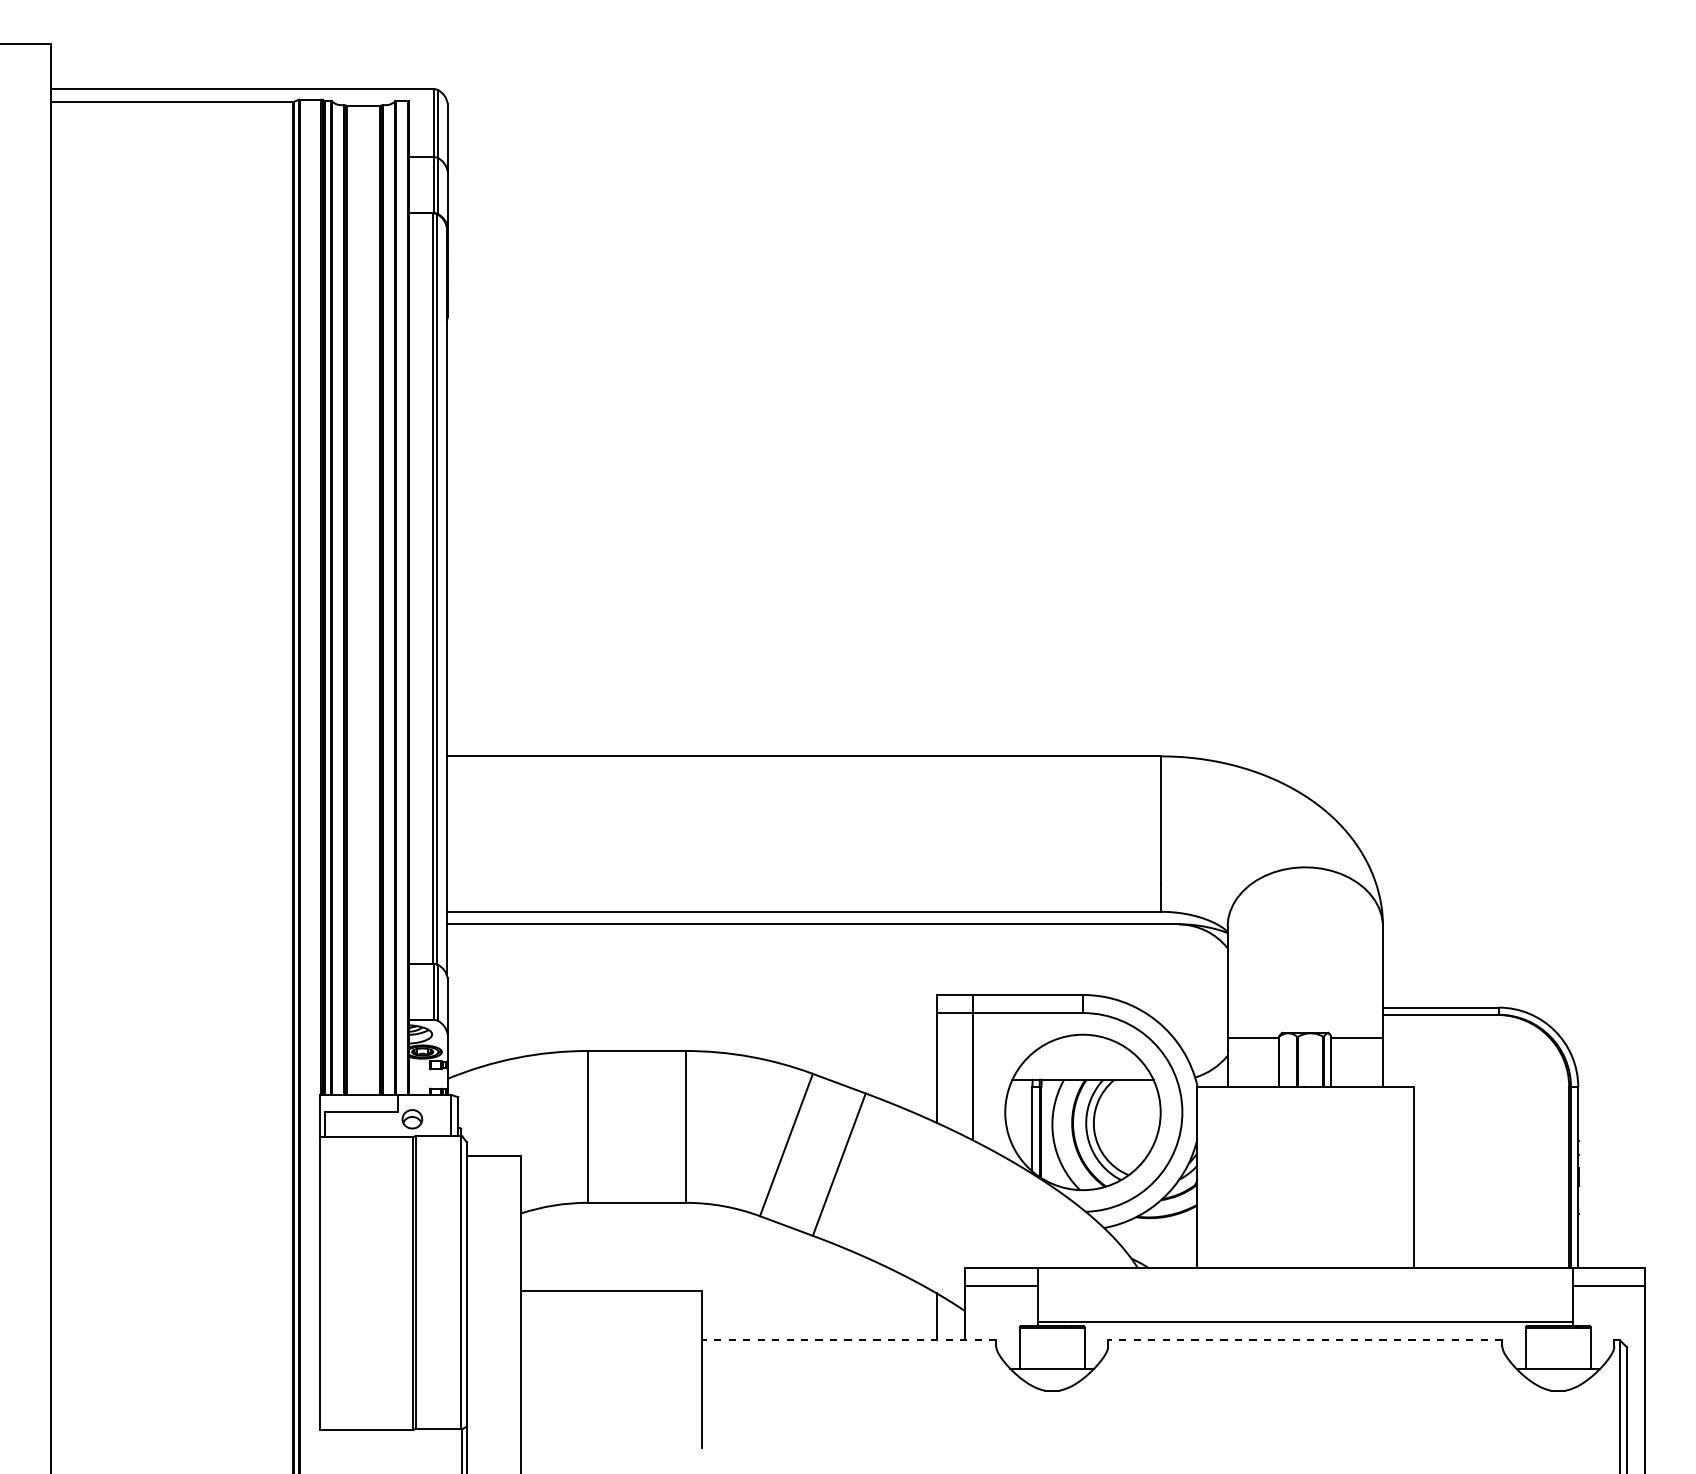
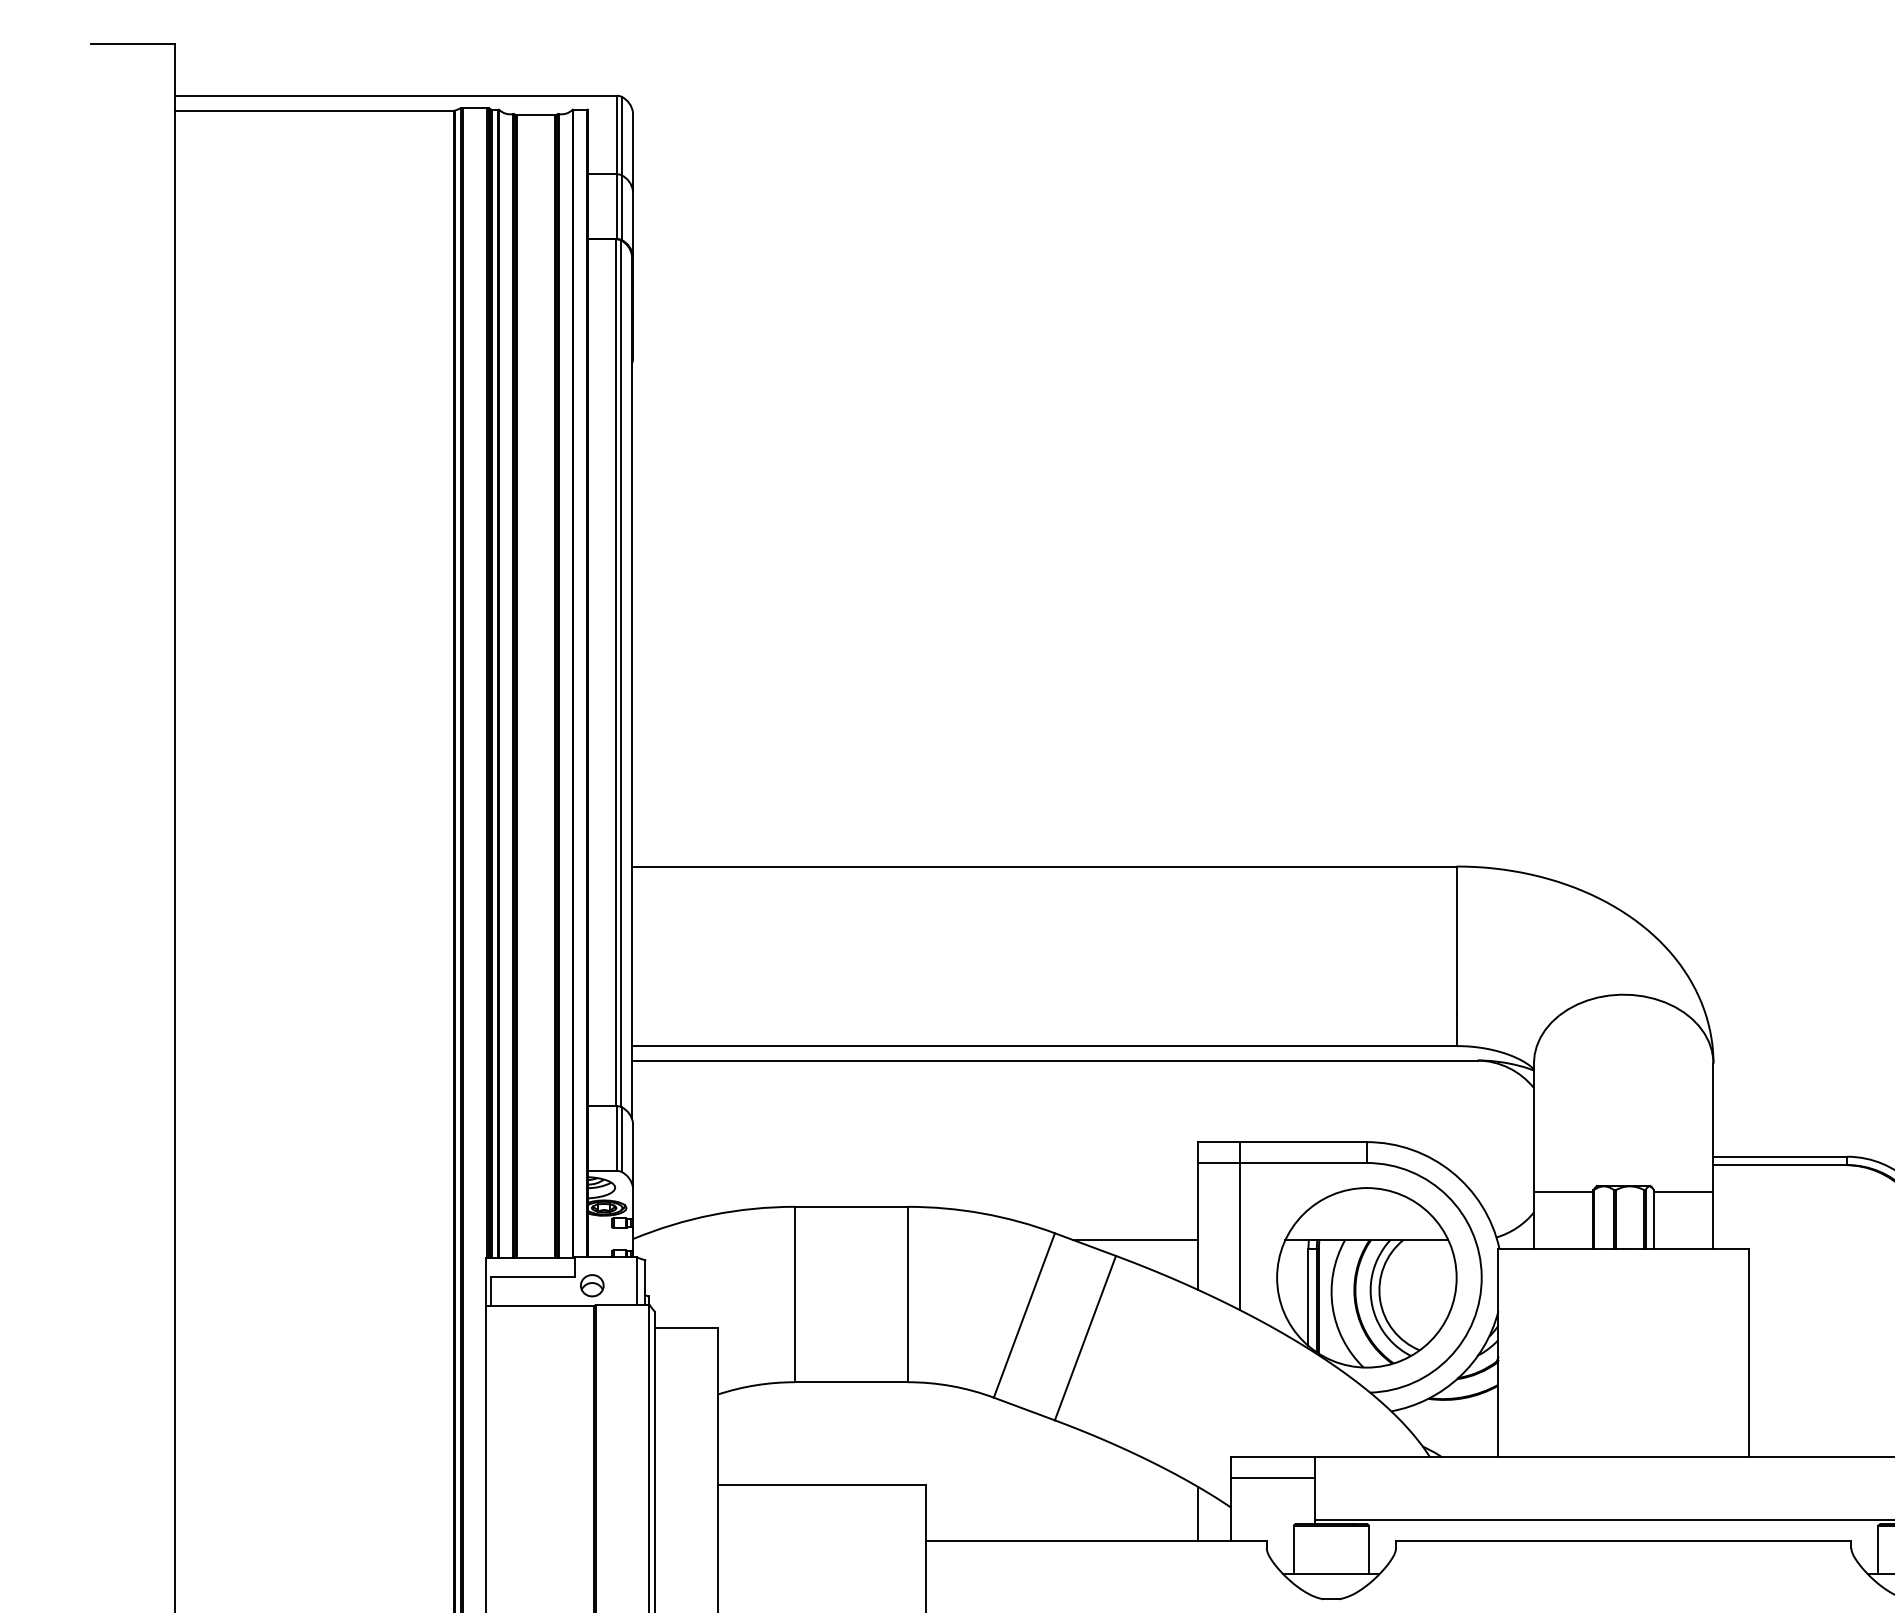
line: (882, 1079) -> (1135, 1239), added
line: (848, 1340) -> (1096, 1541), dashed -> solid
line: (1304, 1340) -> (1622, 1541), dashed -> solid

